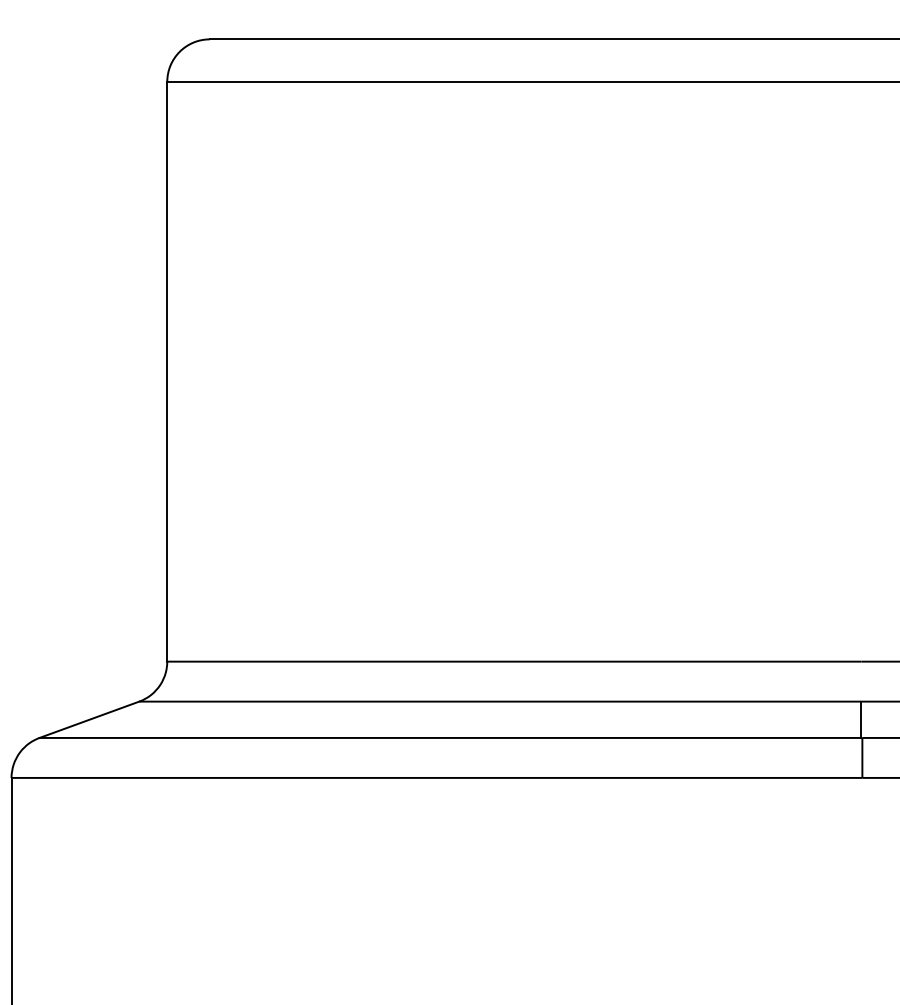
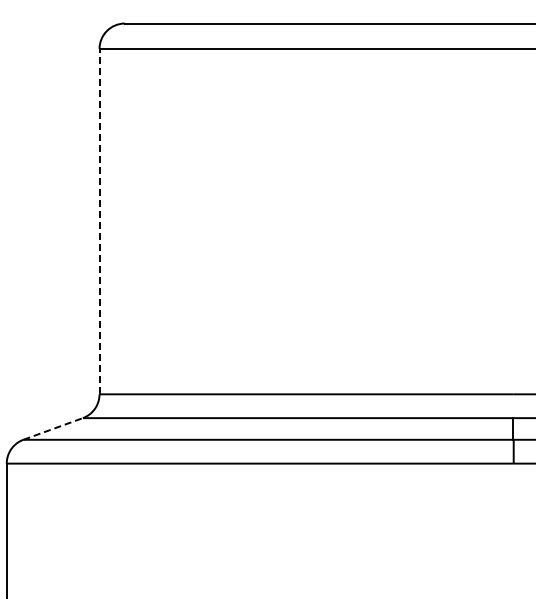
line: (167, 371) -> (99, 221), solid -> dashed
line: (90, 719) -> (53, 428), solid -> dashed

